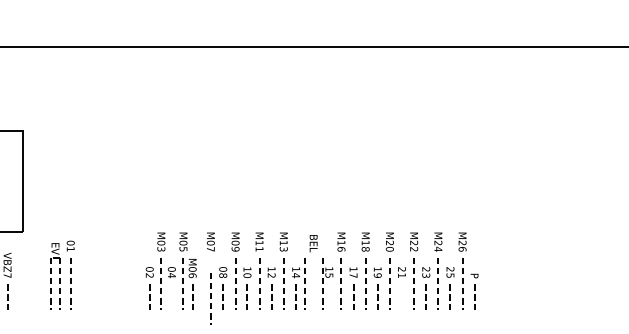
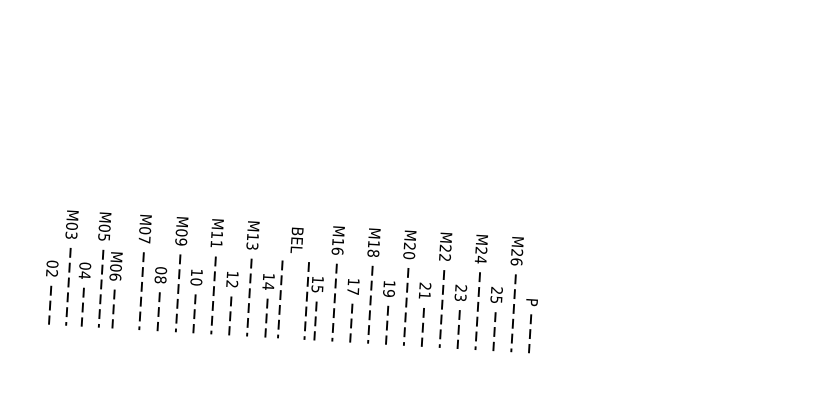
line: (401, 296) -> (422, 326), added
line: (171, 297) -> (82, 307), added
line: (329, 297) -> (315, 321), added
line: (210, 298) -> (141, 290), moved

